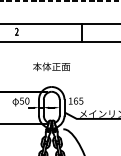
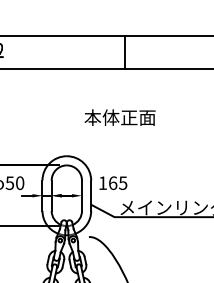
text: (51, 66) -> (119, 117), moved

